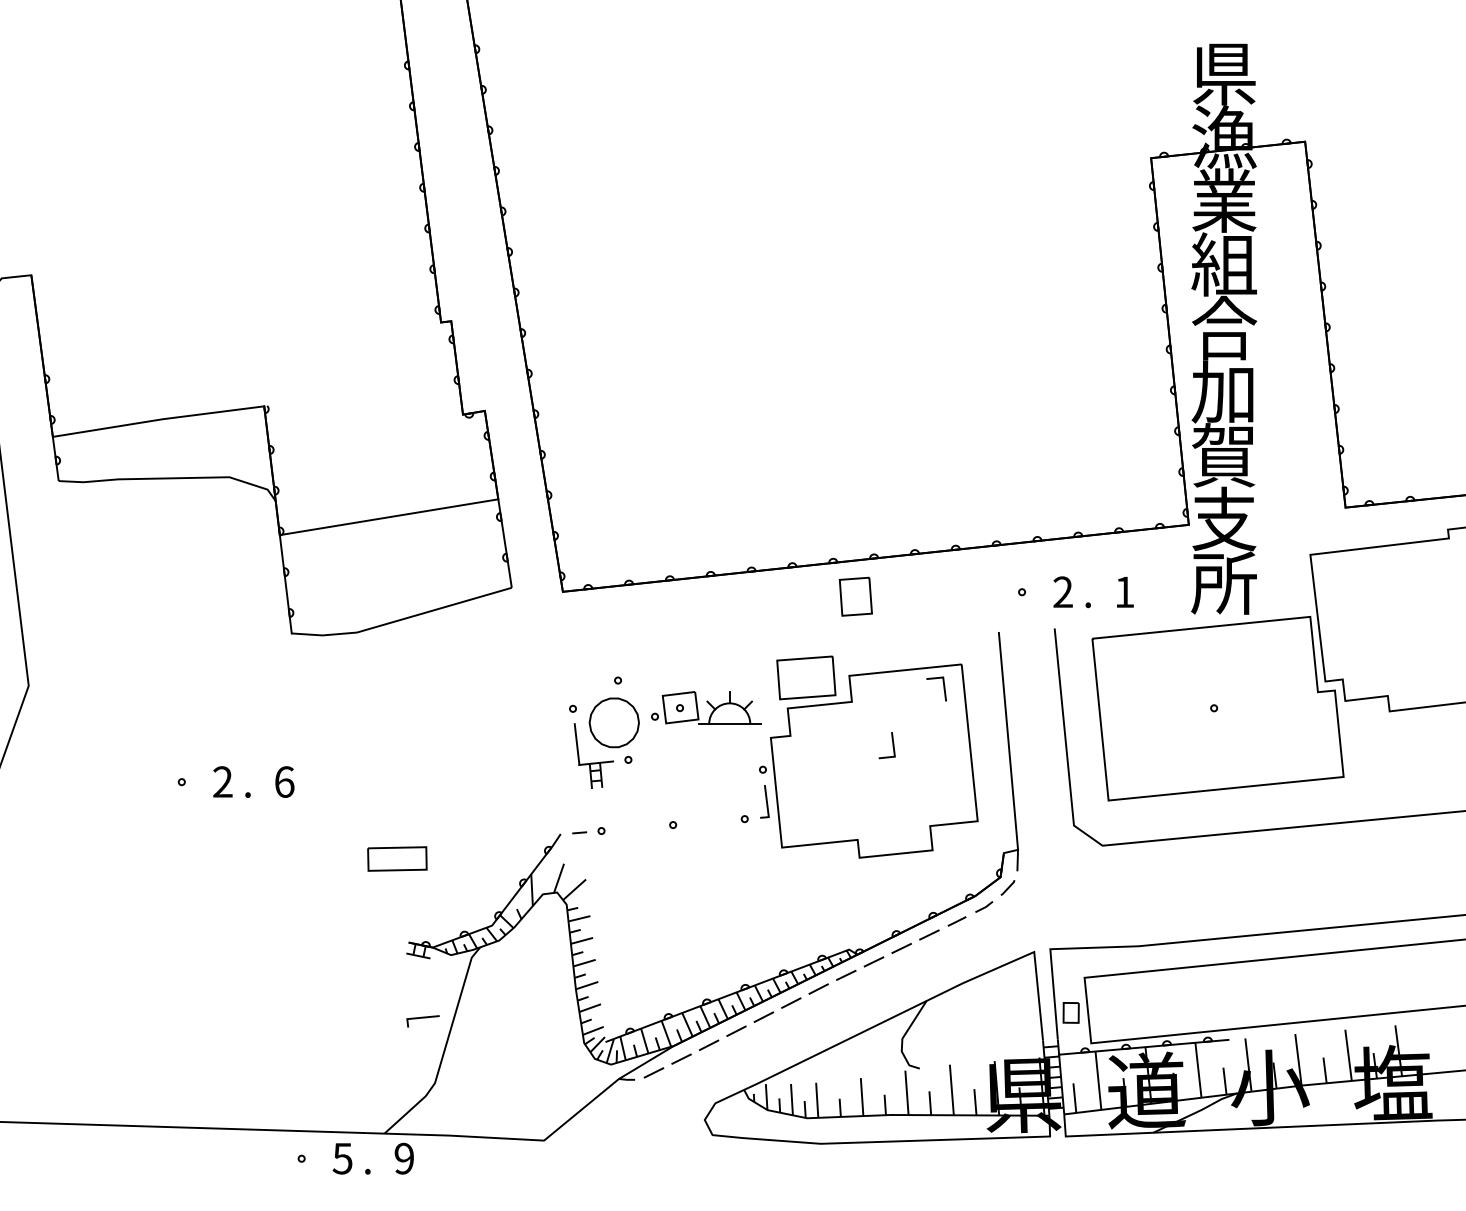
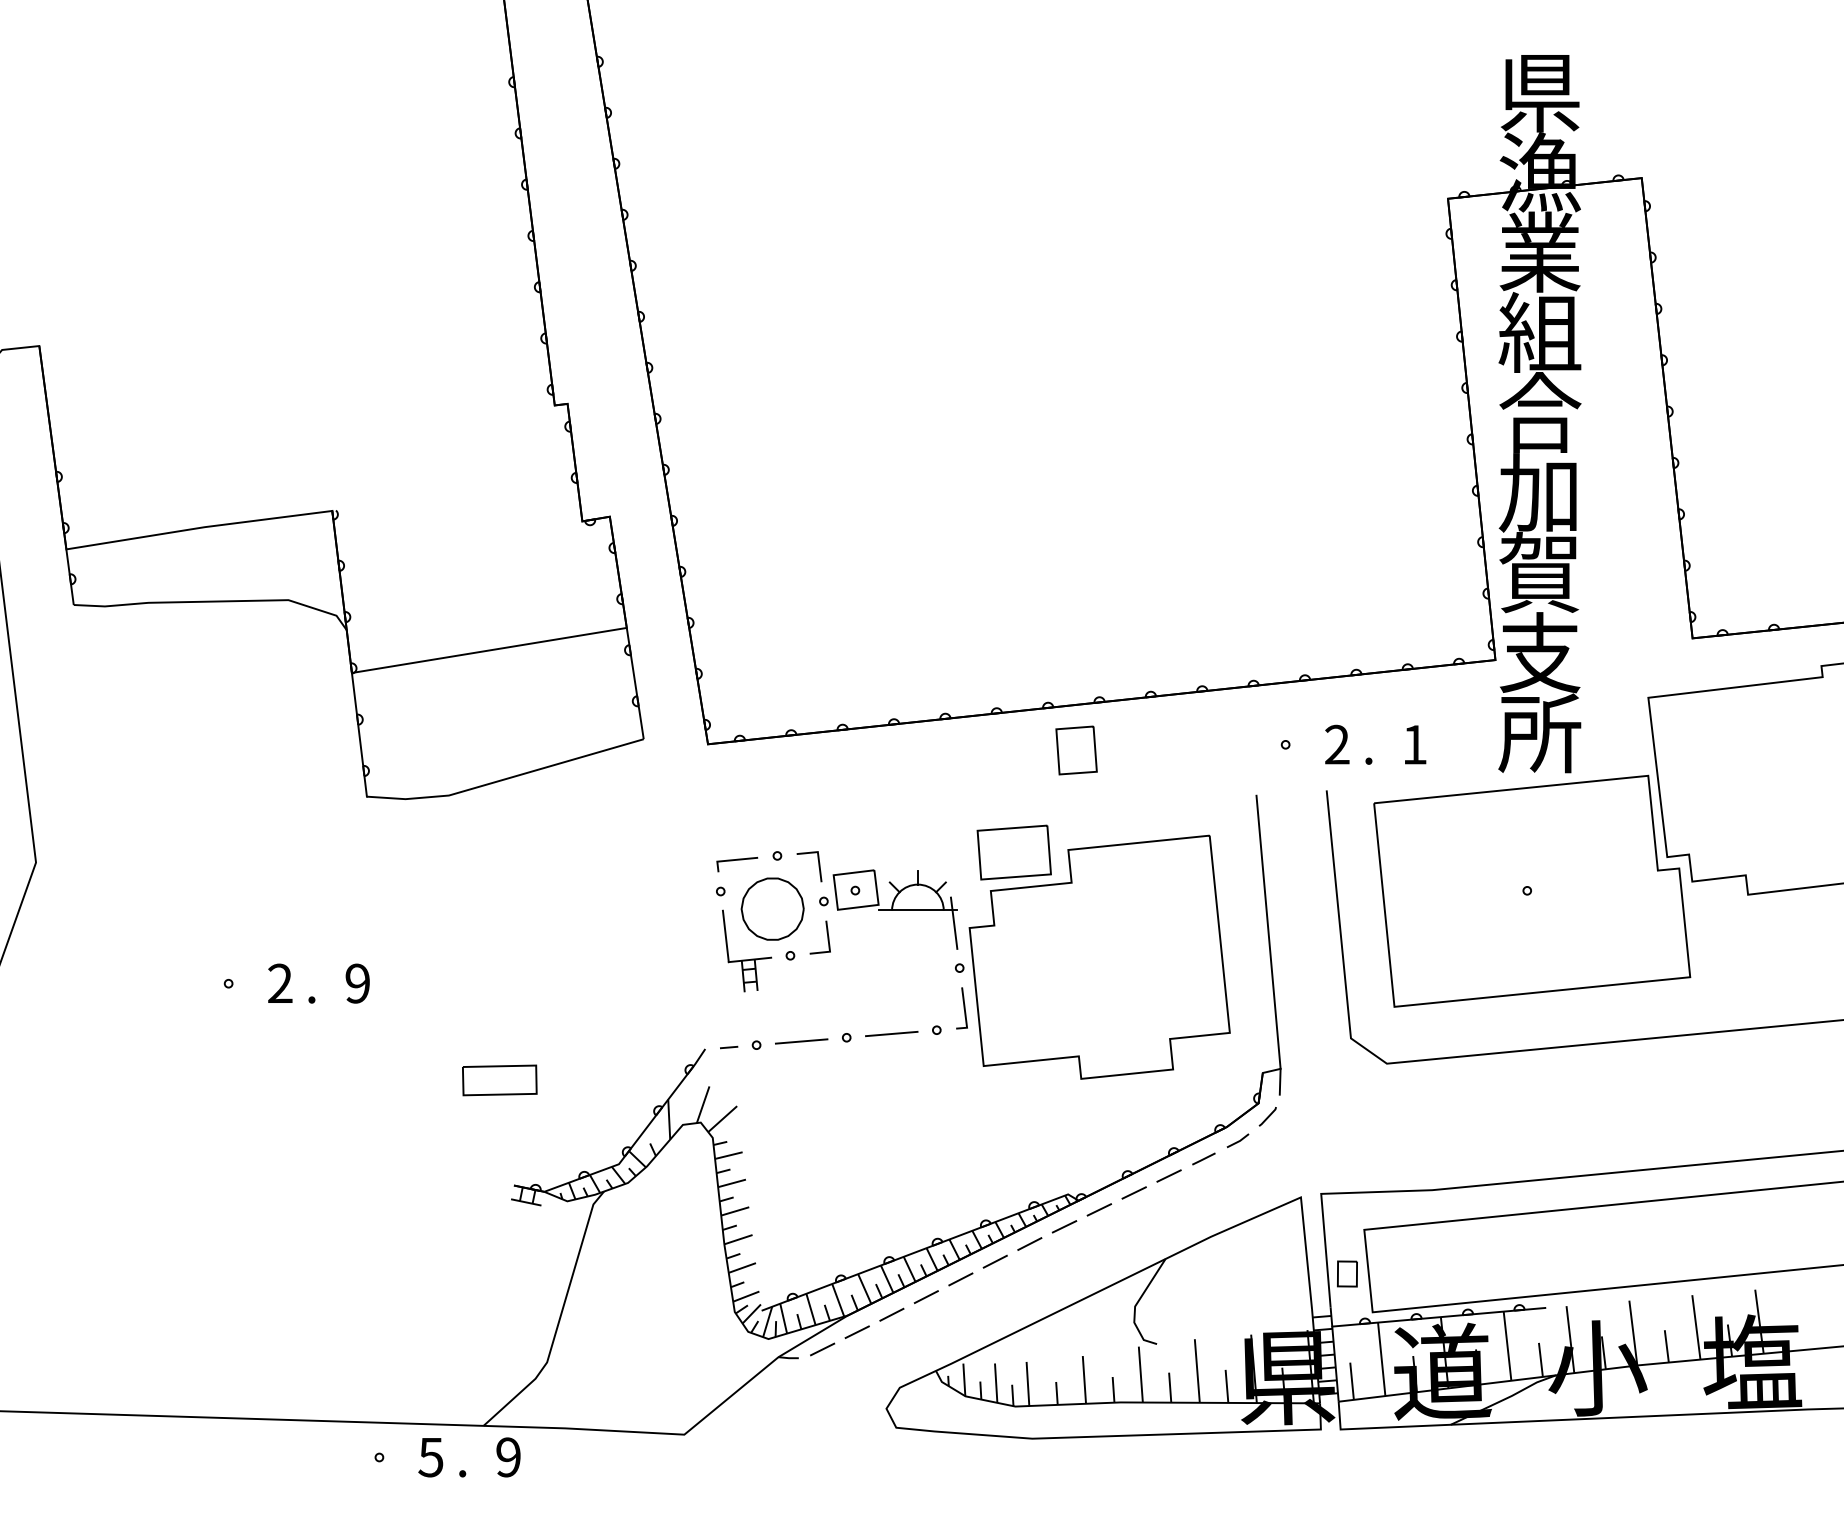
line: (943, 688) -> (818, 865), moved
line: (758, 733) -> (954, 922), added
line: (892, 745) -> (827, 937), moved
text: (284, 781) -> (357, 982), 6 -> 9
line: (708, 821) -> (891, 1033), added
line: (636, 827) -> (800, 1040), added
line: (422, 1018) -> (736, 860), moved

